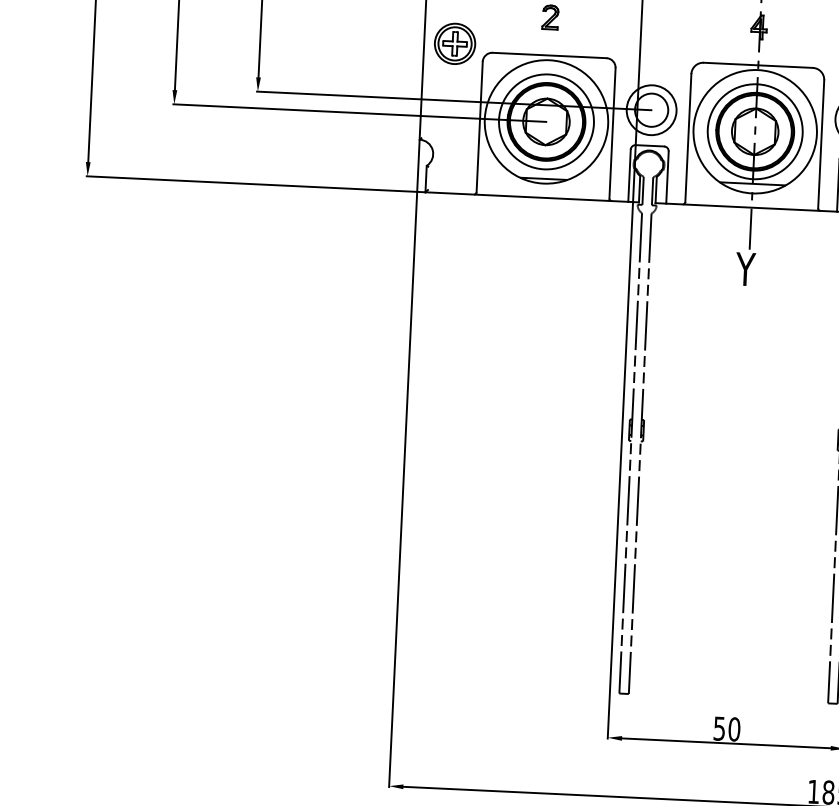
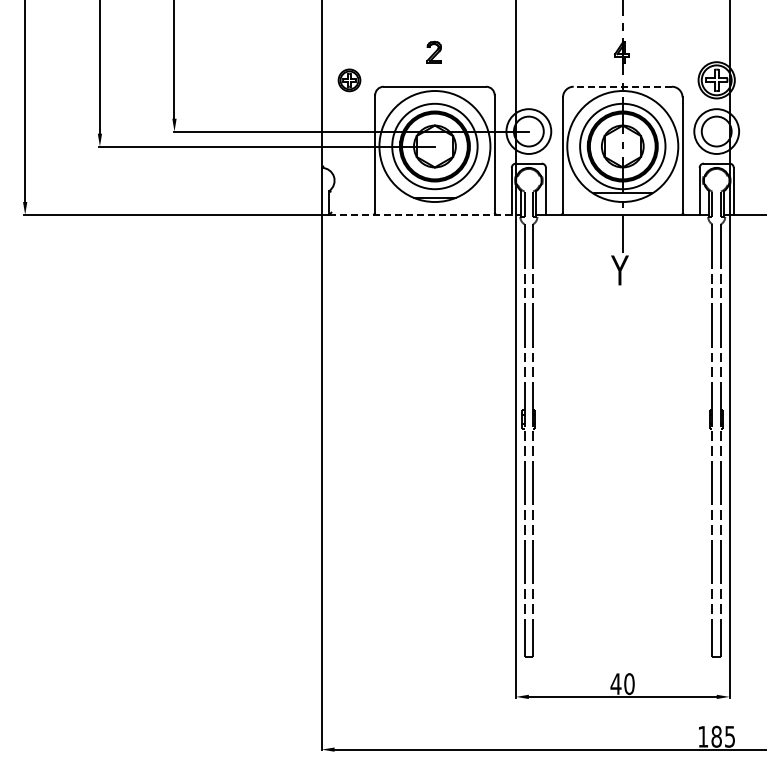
part: (455, 44) -> (349, 80), size x0.6
line: (758, 65) -> (622, 86), solid -> dashed
line: (532, 196) -> (425, 214), solid -> dashed
text: (718, 729) -> (615, 684), 50 -> 40

